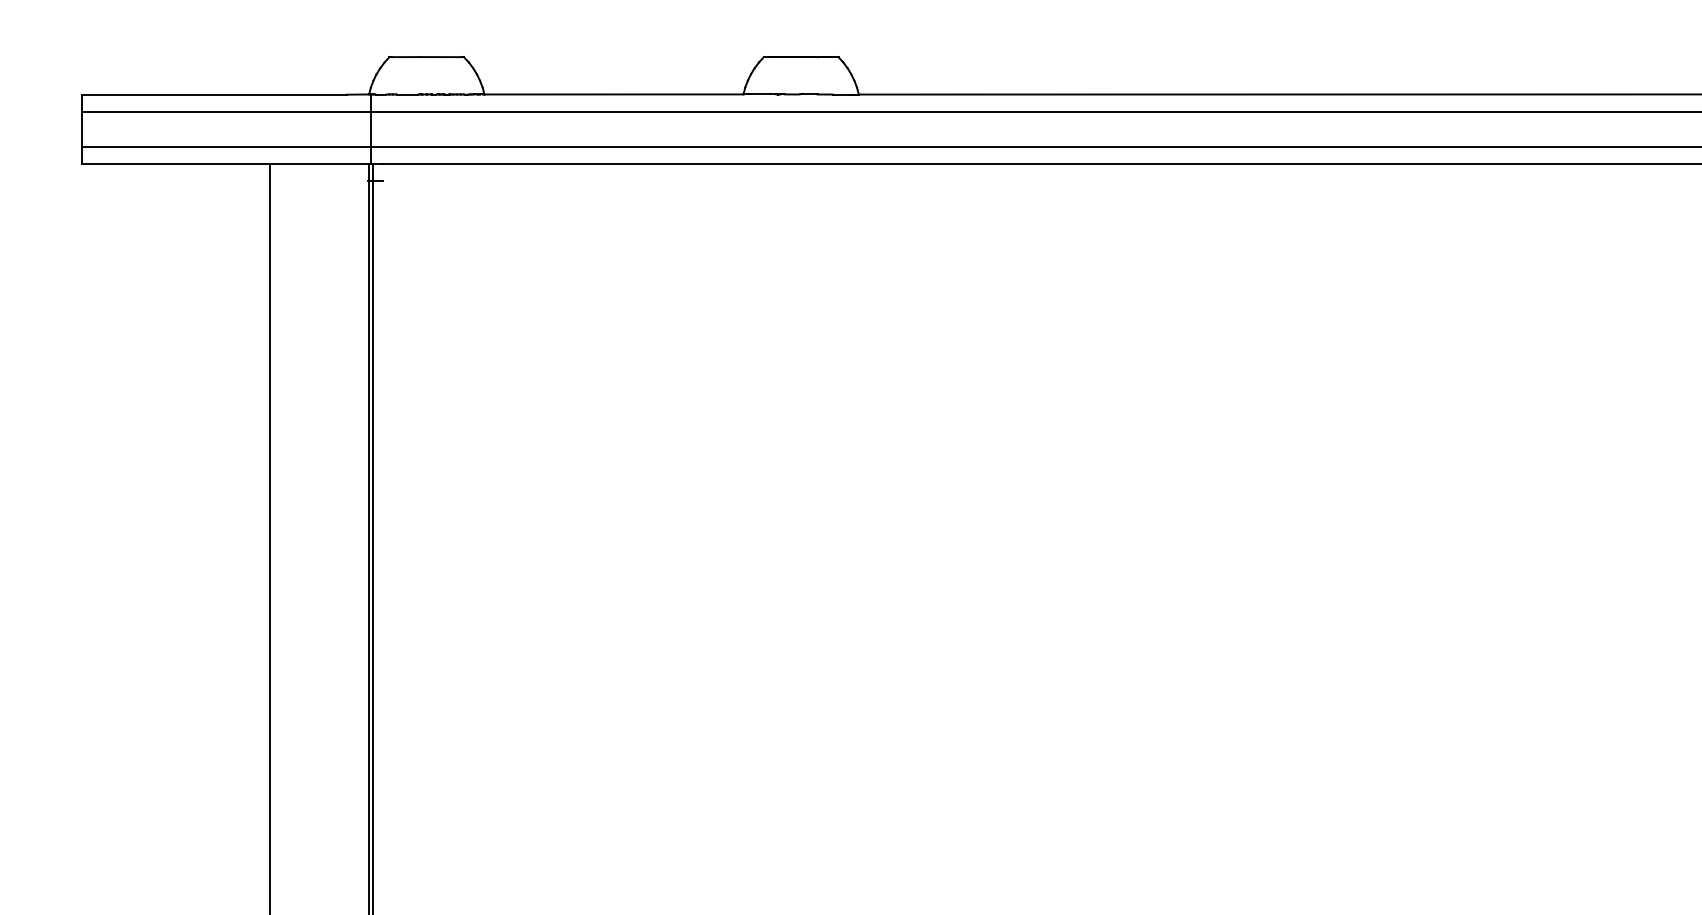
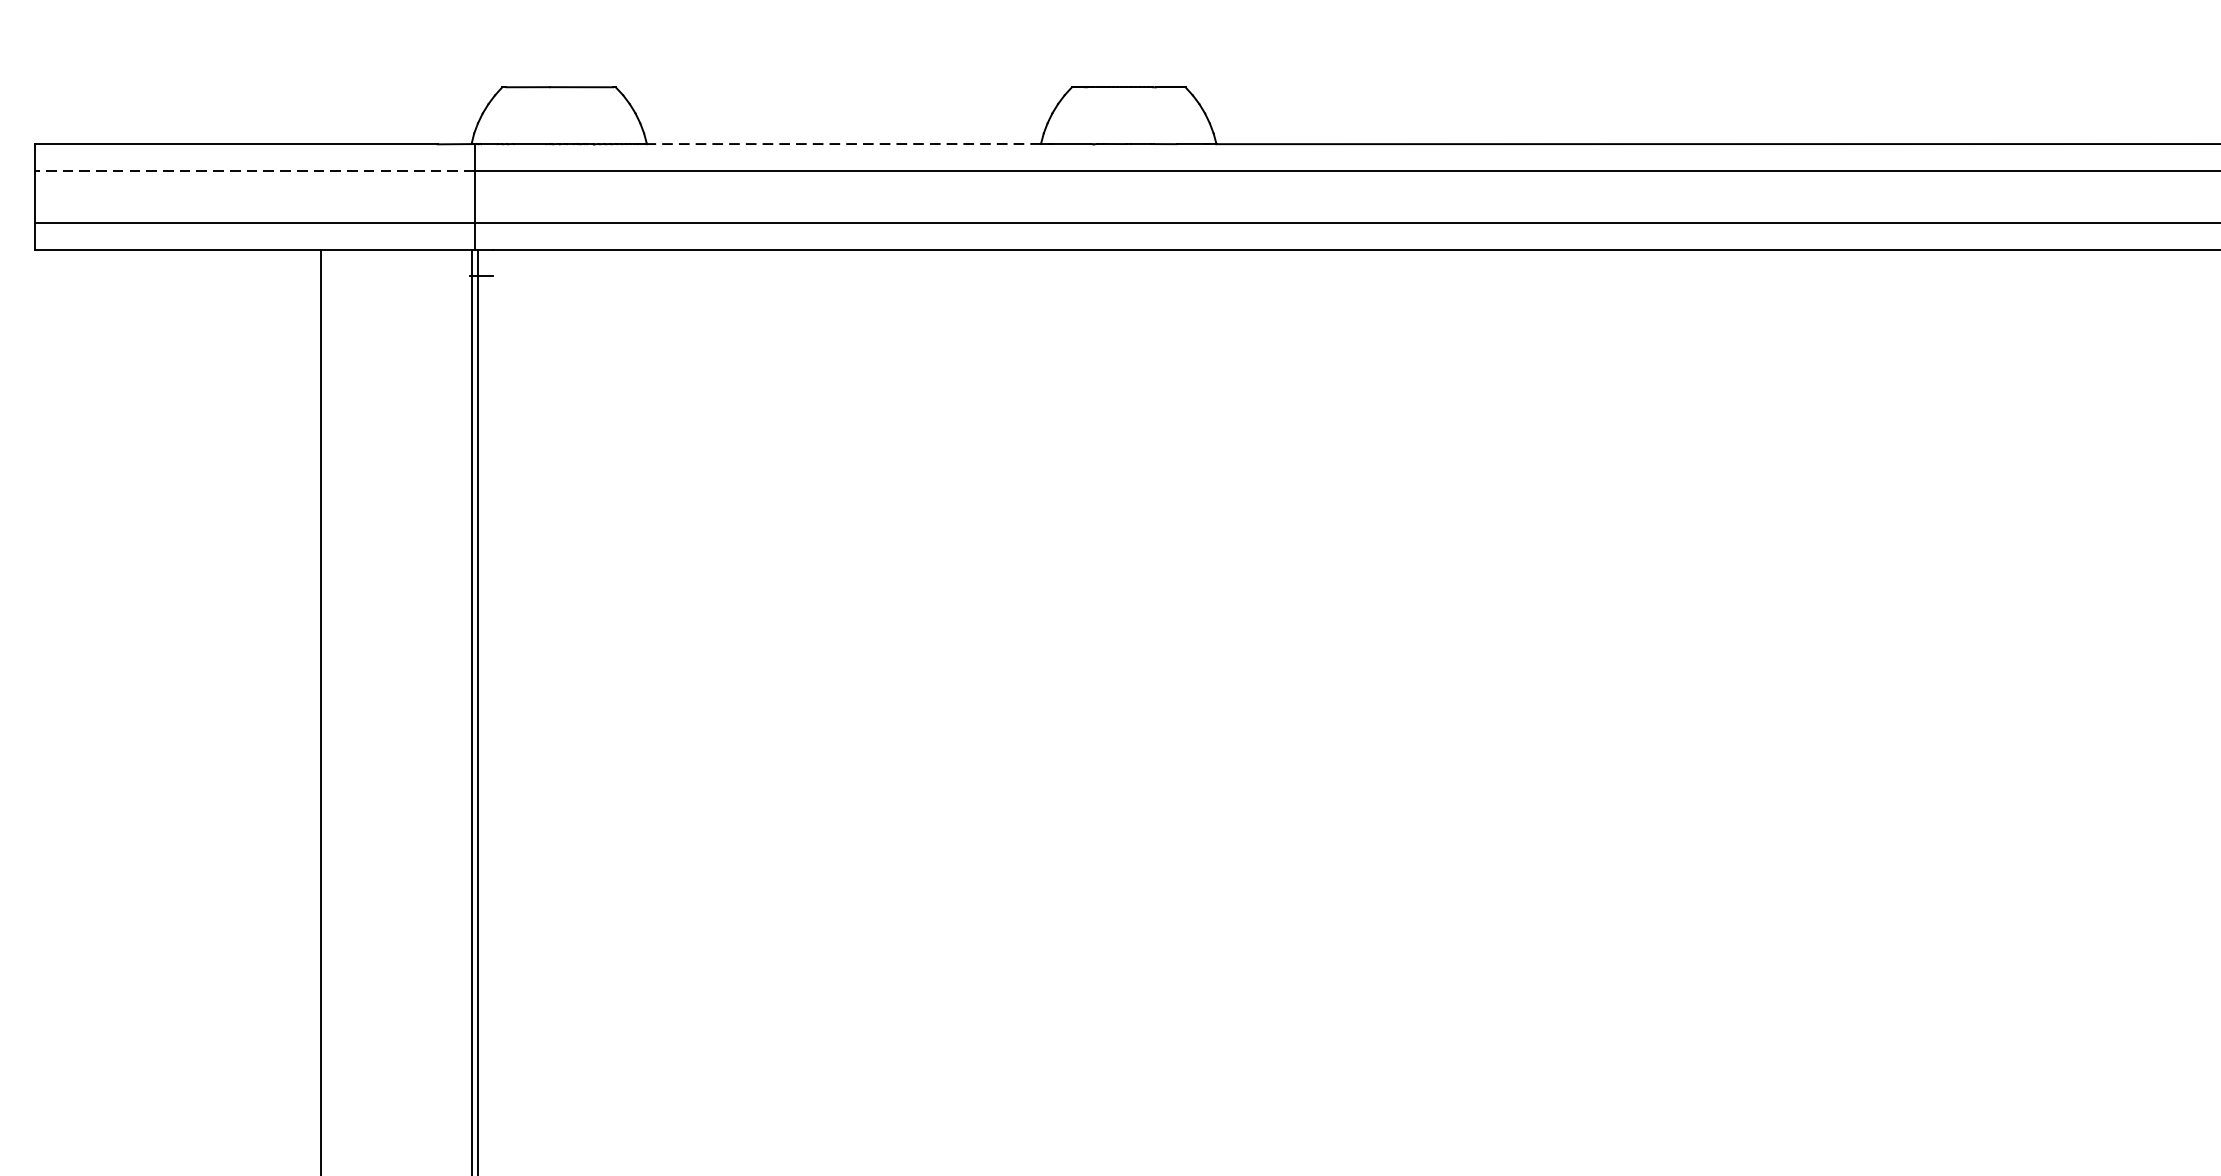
line: (613, 94) -> (843, 144), solid -> dashed
line: (226, 111) -> (254, 169), solid -> dashed

